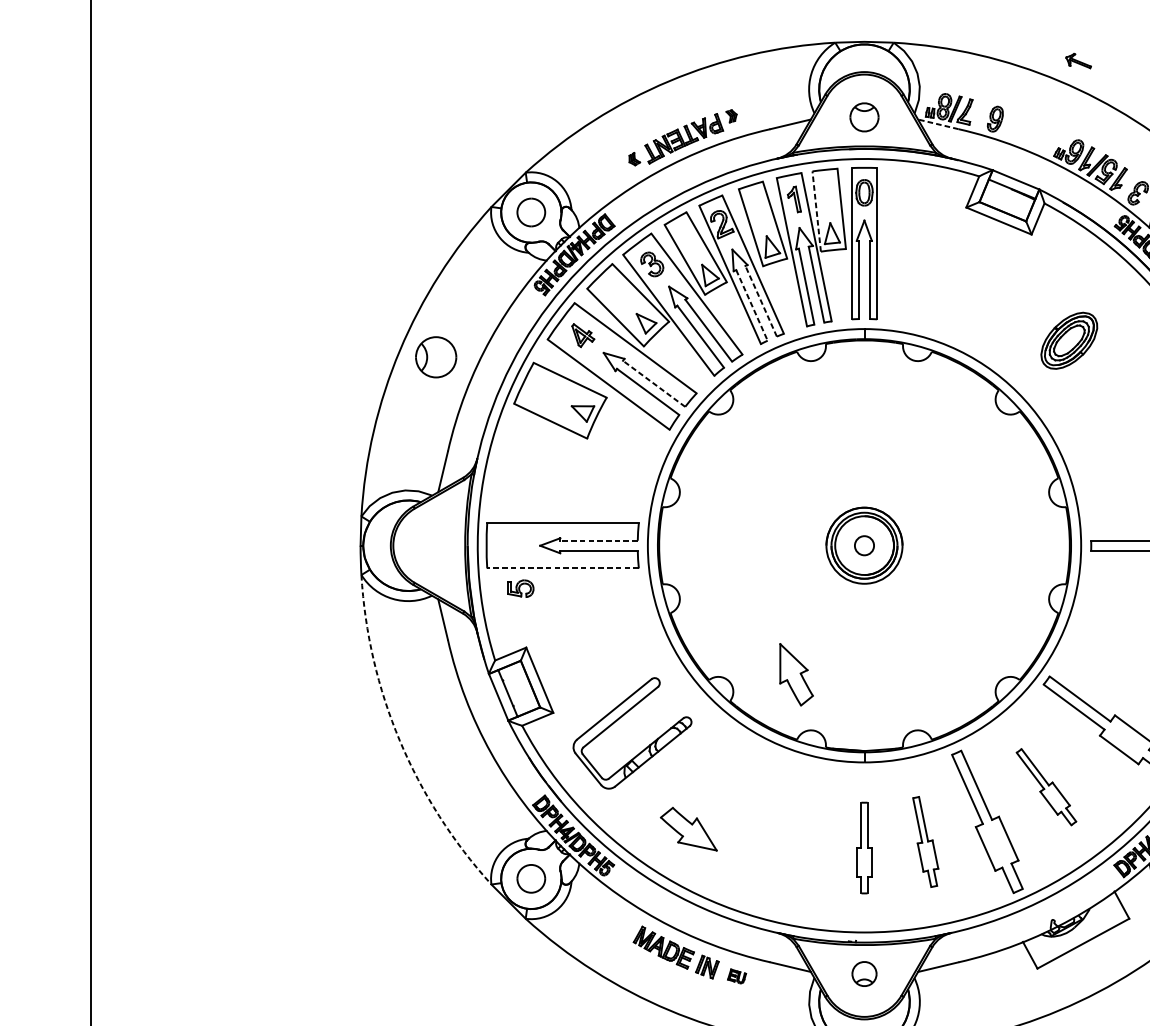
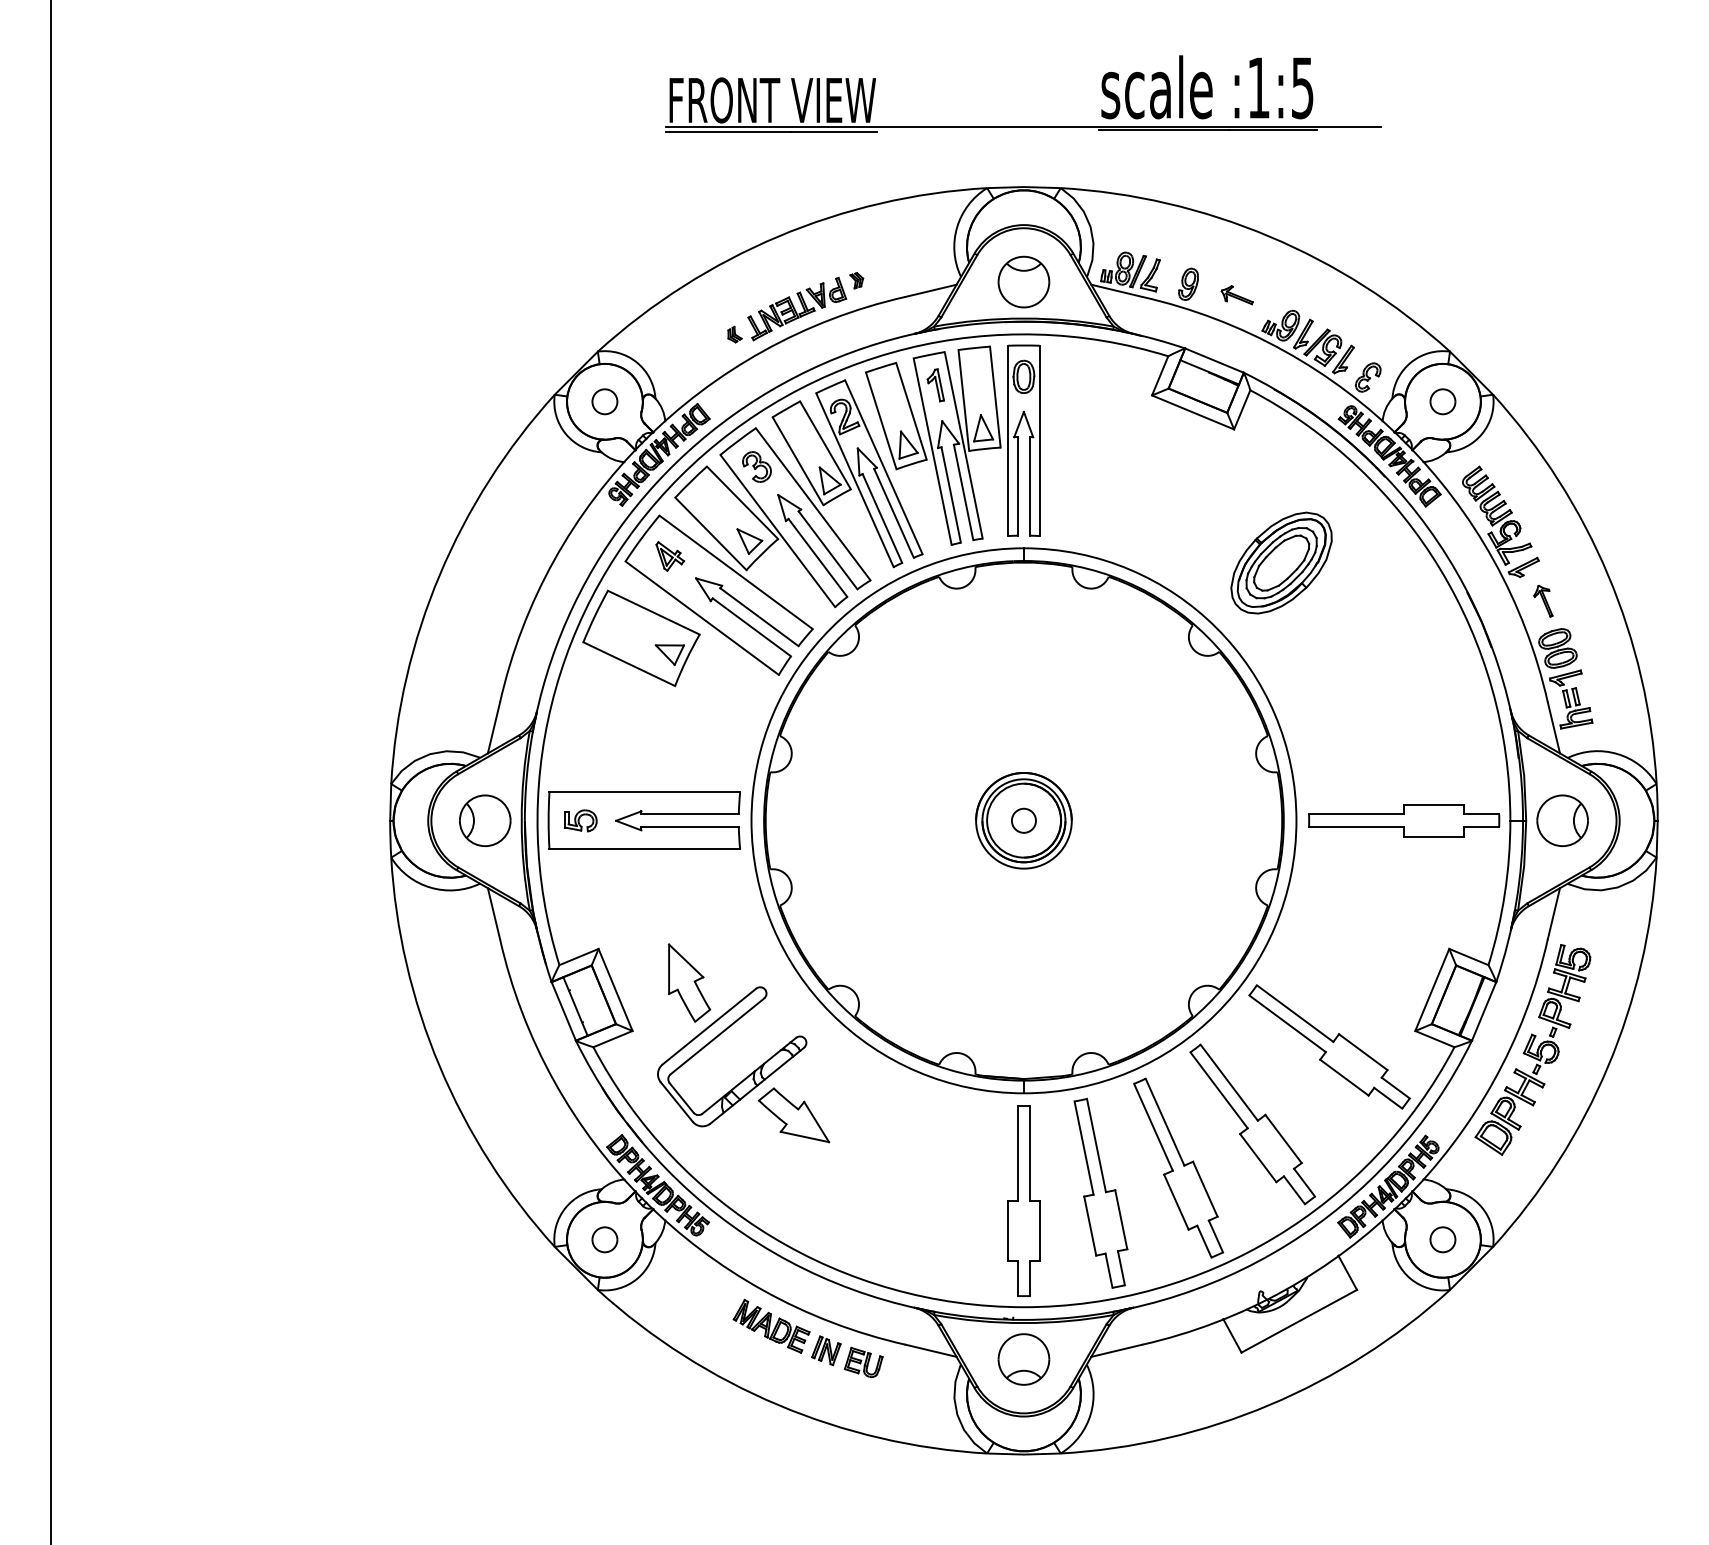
part: (1078, 61) -> (1236, 295), moved
part: (864, 116) -> (1023, 281), size x1.43
line: (938, 124) -> (1116, 290), dashed -> solid
line: (816, 211) -> (963, 400), dashed -> solid
part: (530, 212) -> (604, 401), size x0.71
line: (761, 301) -> (894, 513), dashed -> solid
line: (752, 305) -> (882, 518), dashed -> solid
part: (1069, 340) -> (1281, 562), size x1.43
part: (436, 357) -> (485, 820), moved
line: (654, 384) -> (759, 617), dashed -> solid
line: (599, 540) -> (690, 814), dashed -> solid
line: (562, 568) -> (644, 849), dashed -> solid
part: (520, 588) -> (580, 820), moved
part: (796, 674) -> (689, 982), moved
arc: (399, 741) -> (439, 1066), dashed -> solid
part: (1046, 787) -> (1252, 1124), size x1.67
part: (689, 829) -> (794, 1115), moved
part: (925, 842) -> (1100, 1193), size x1.67
part: (864, 847) -> (1023, 1200), size x1.67
part: (530, 878) -> (604, 1239), size x0.71
part: (864, 974) -> (1023, 1359), size x1.67
part: (736, 976) -> (863, 1362), size x1.67

